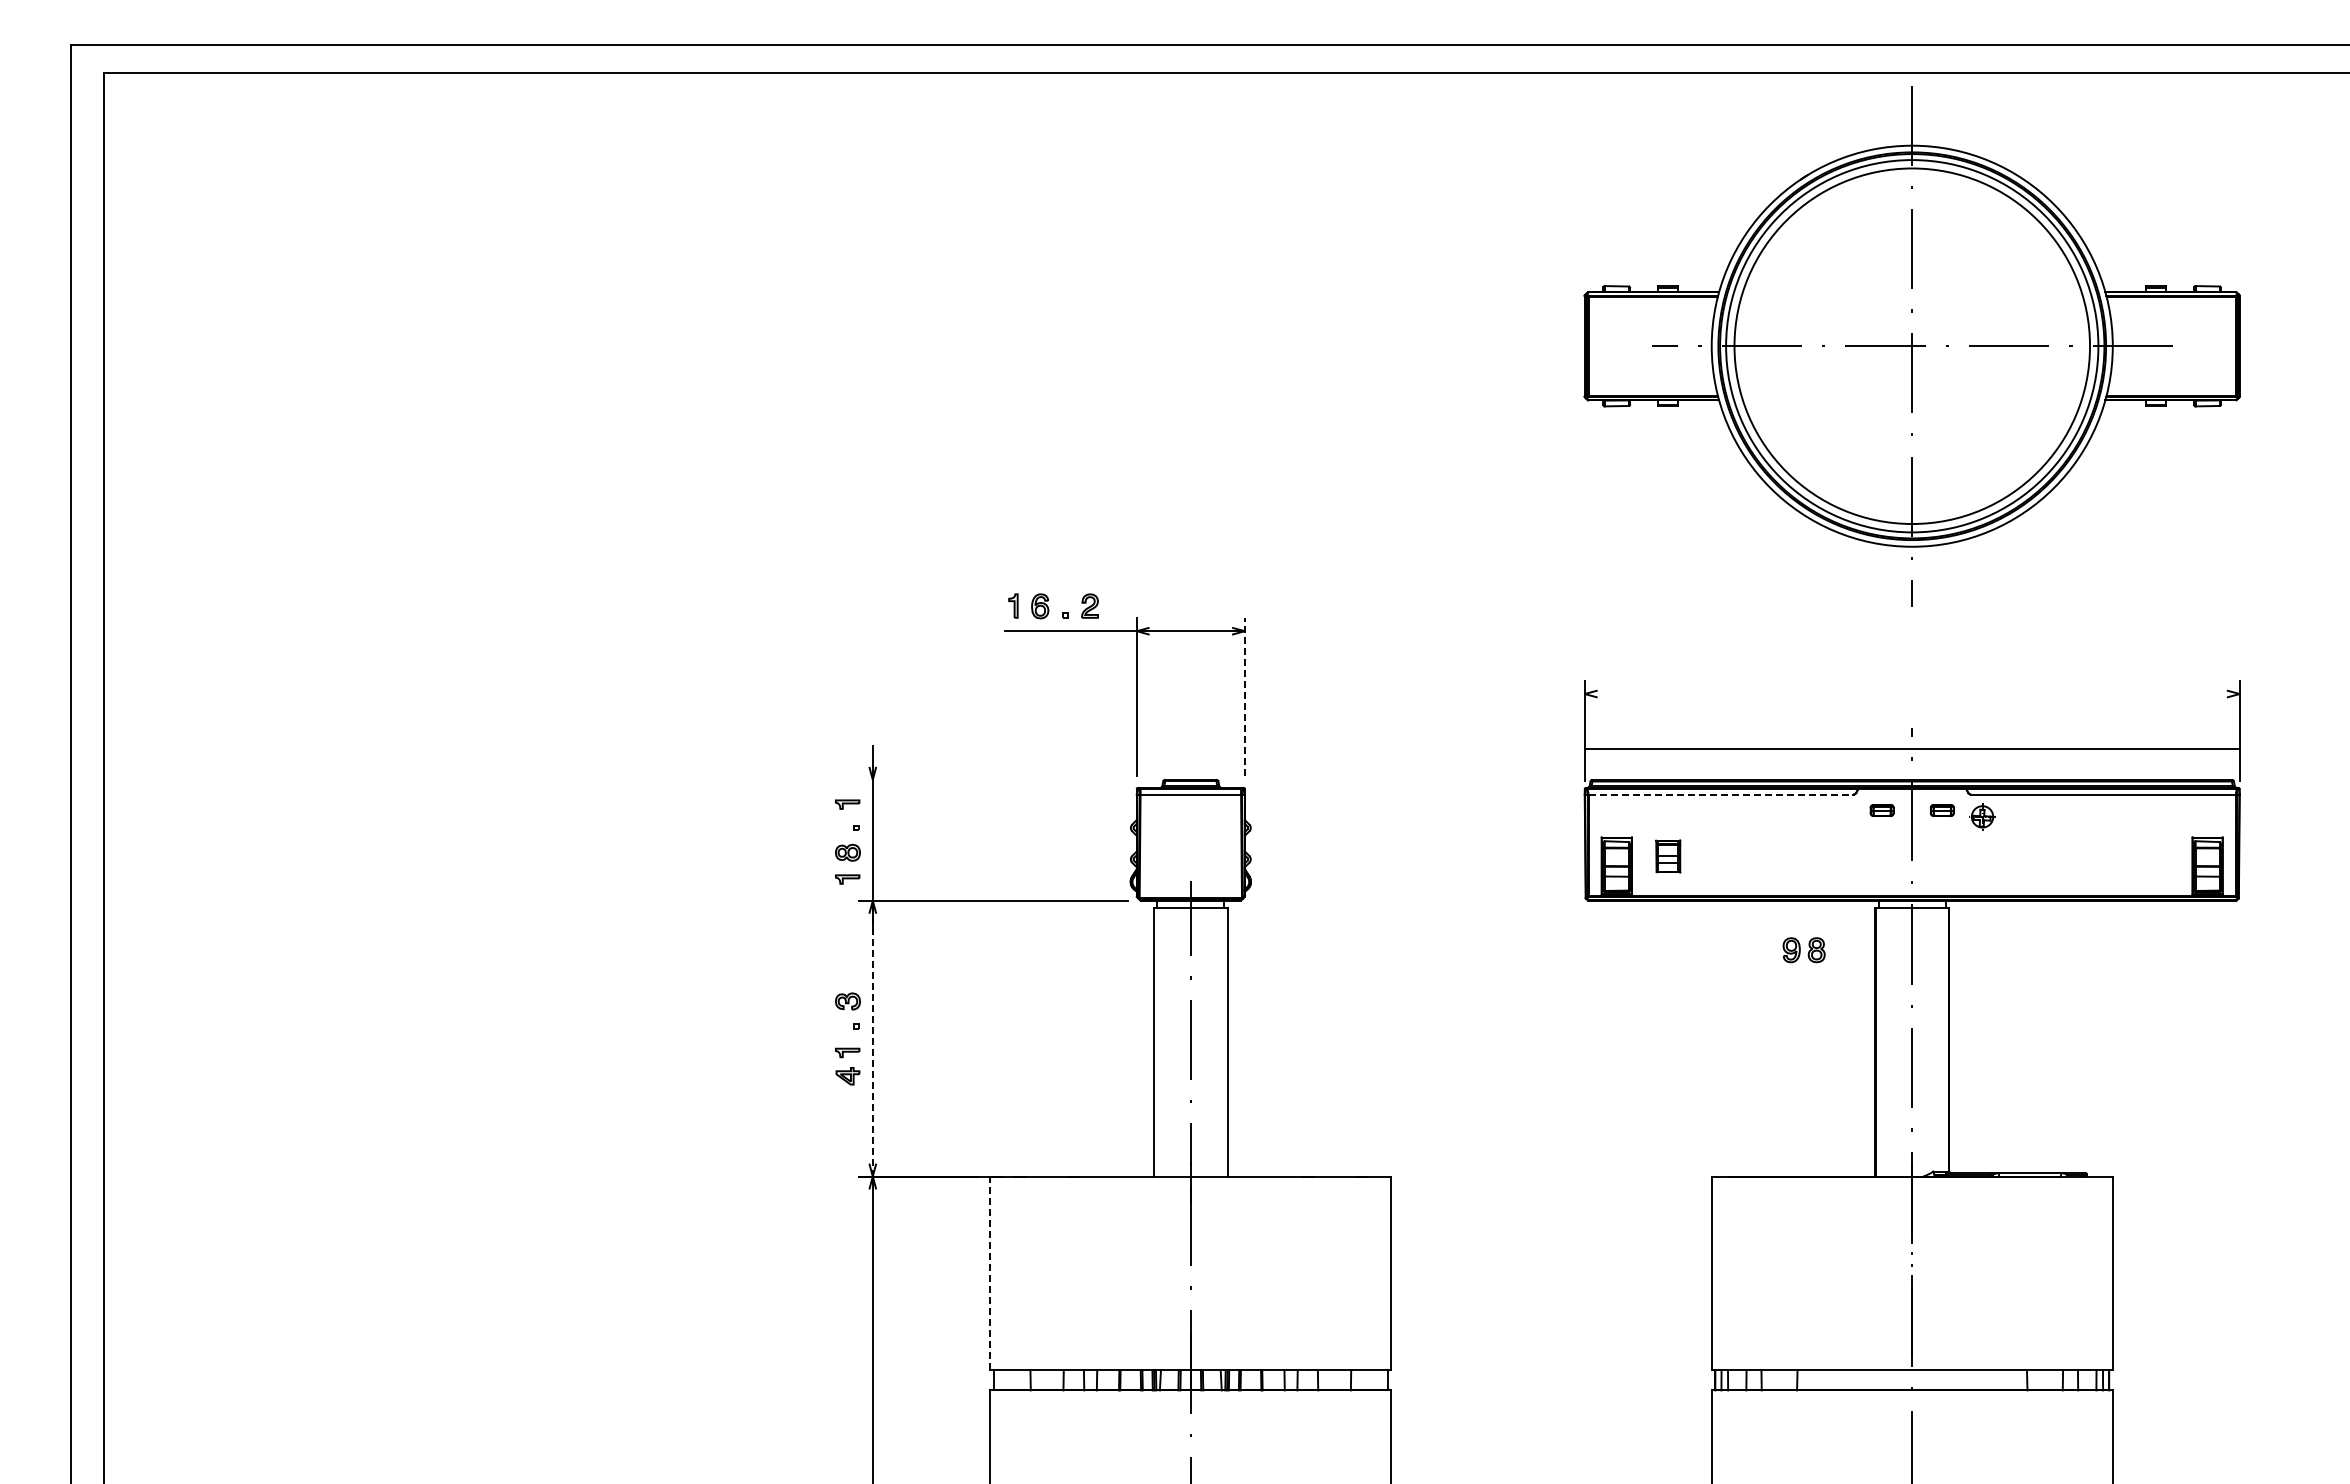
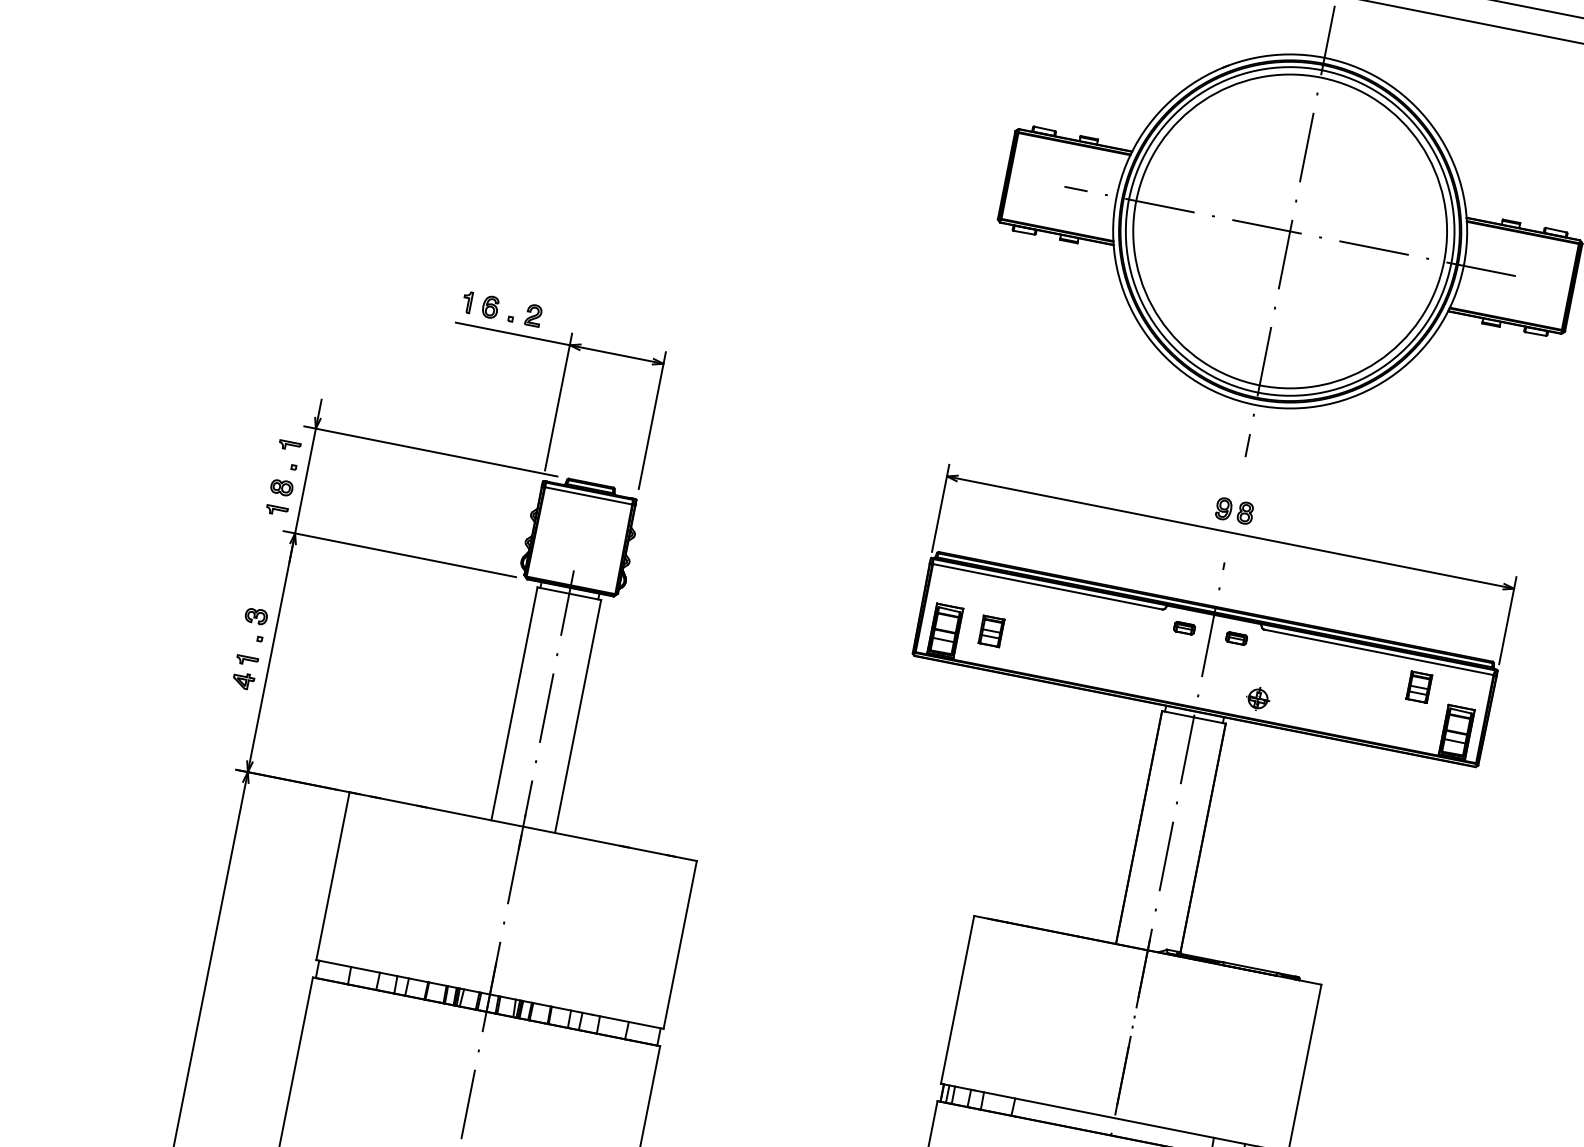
line: (1244, 696) -> (651, 420), dashed -> solid
line: (1911, 749) -> (1229, 532), moved
line: (1005, 779) -> (430, 451), added
line: (1721, 794) -> (1048, 586), dashed -> solid
part: (1982, 816) -> (1258, 698), moved
part: (2155, 824) -> (1418, 687), added
part: (1803, 950) -> (1234, 511), moved
line: (872, 1038) -> (271, 652), dashed -> solid
line: (990, 1273) -> (333, 876), dashed -> solid

